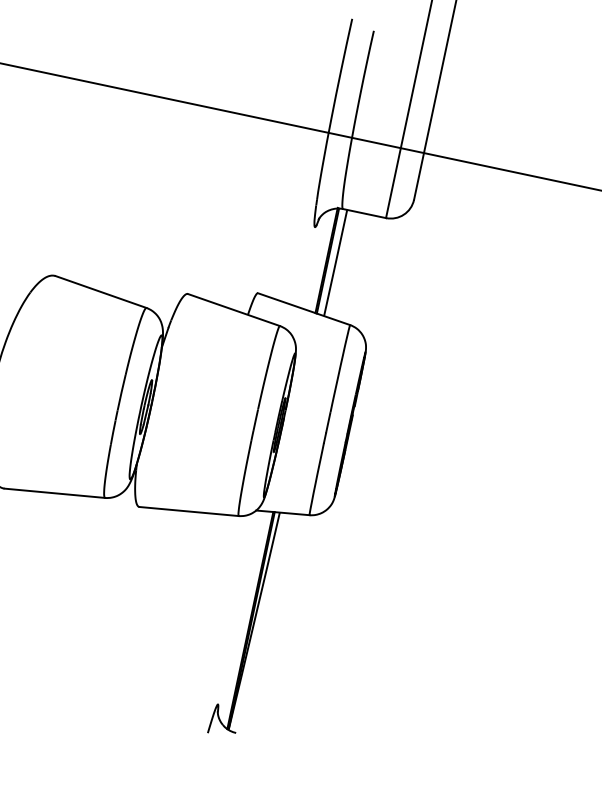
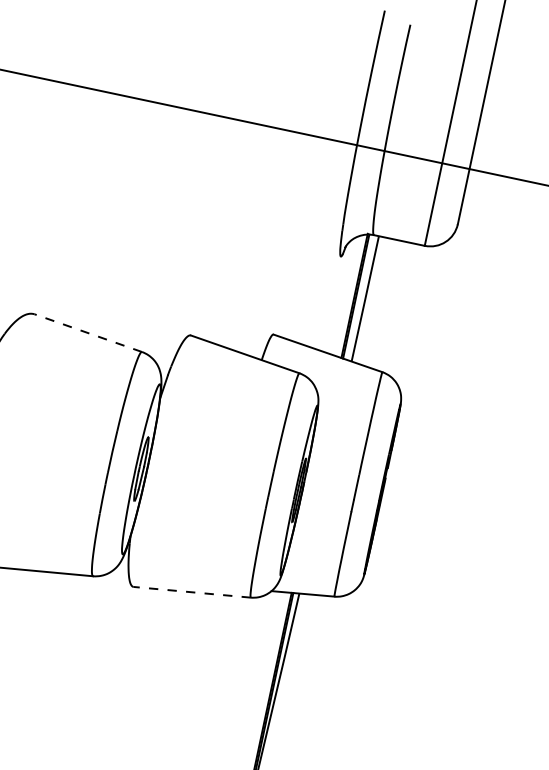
line: (100, 291) -> (87, 332), solid -> dashed
line: (189, 511) -> (192, 592), solid -> dashed

